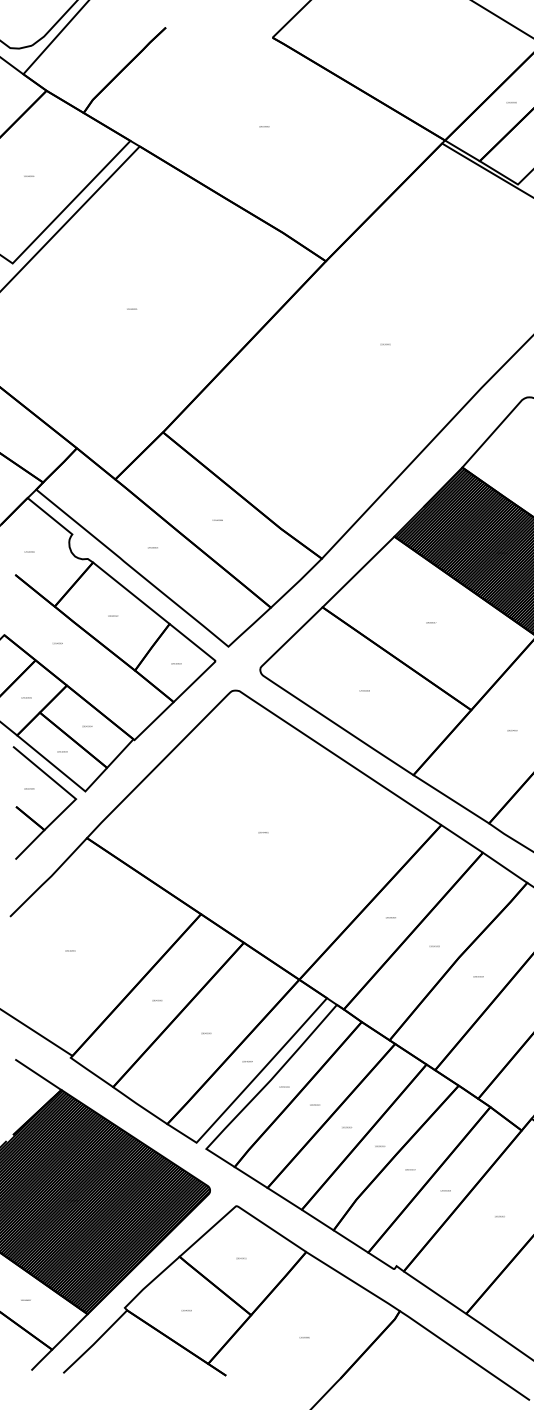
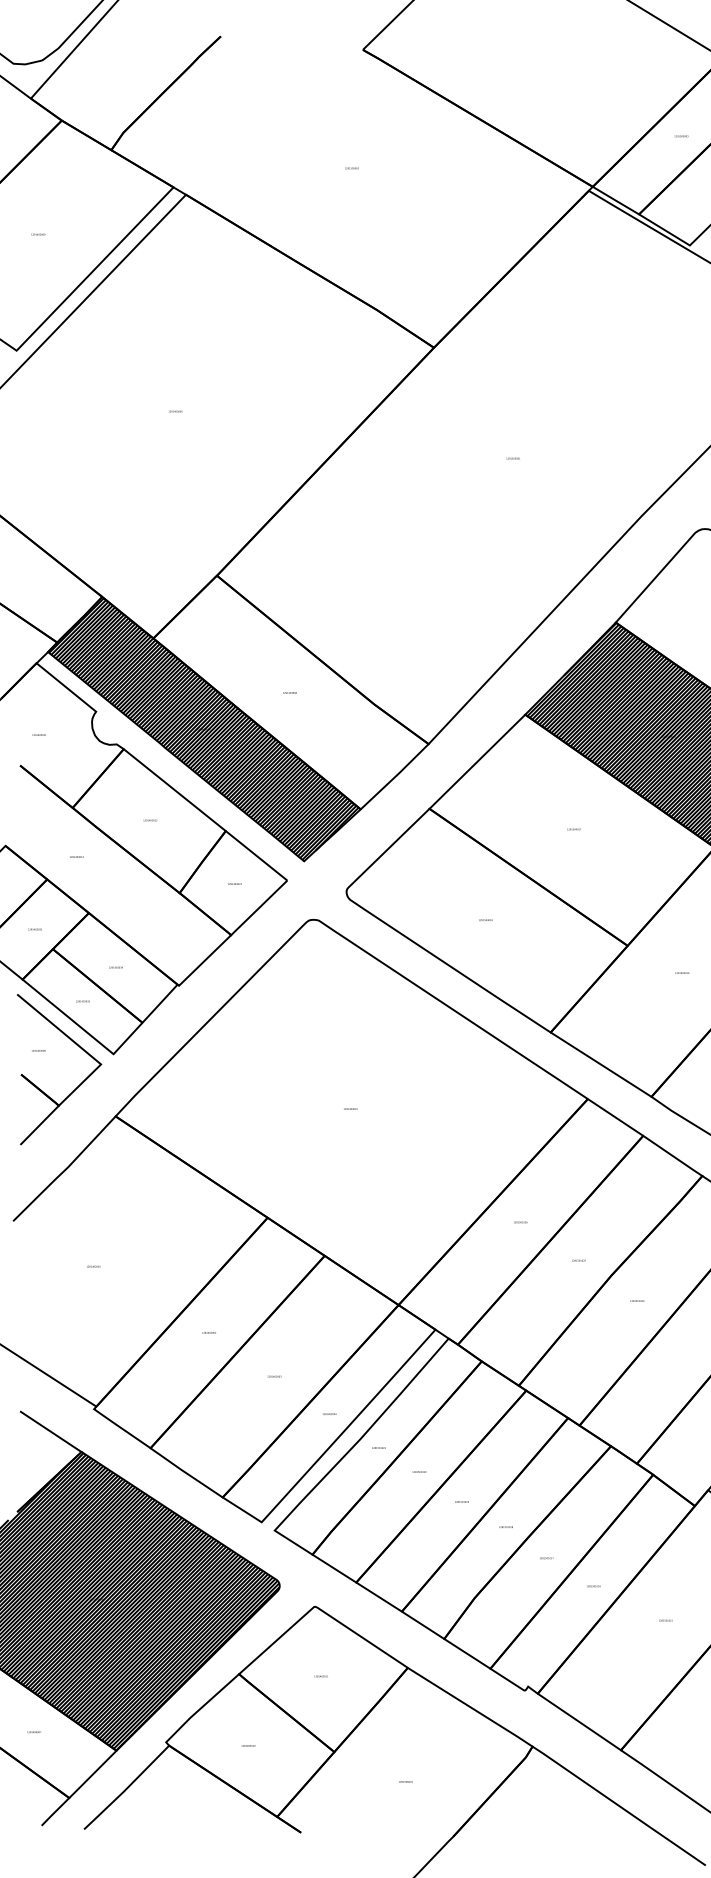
hatch: (152, 547) -> (203, 728), added

